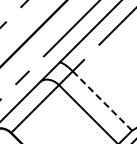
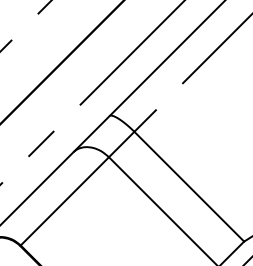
line: (102, 101) -> (189, 187), dashed -> solid

